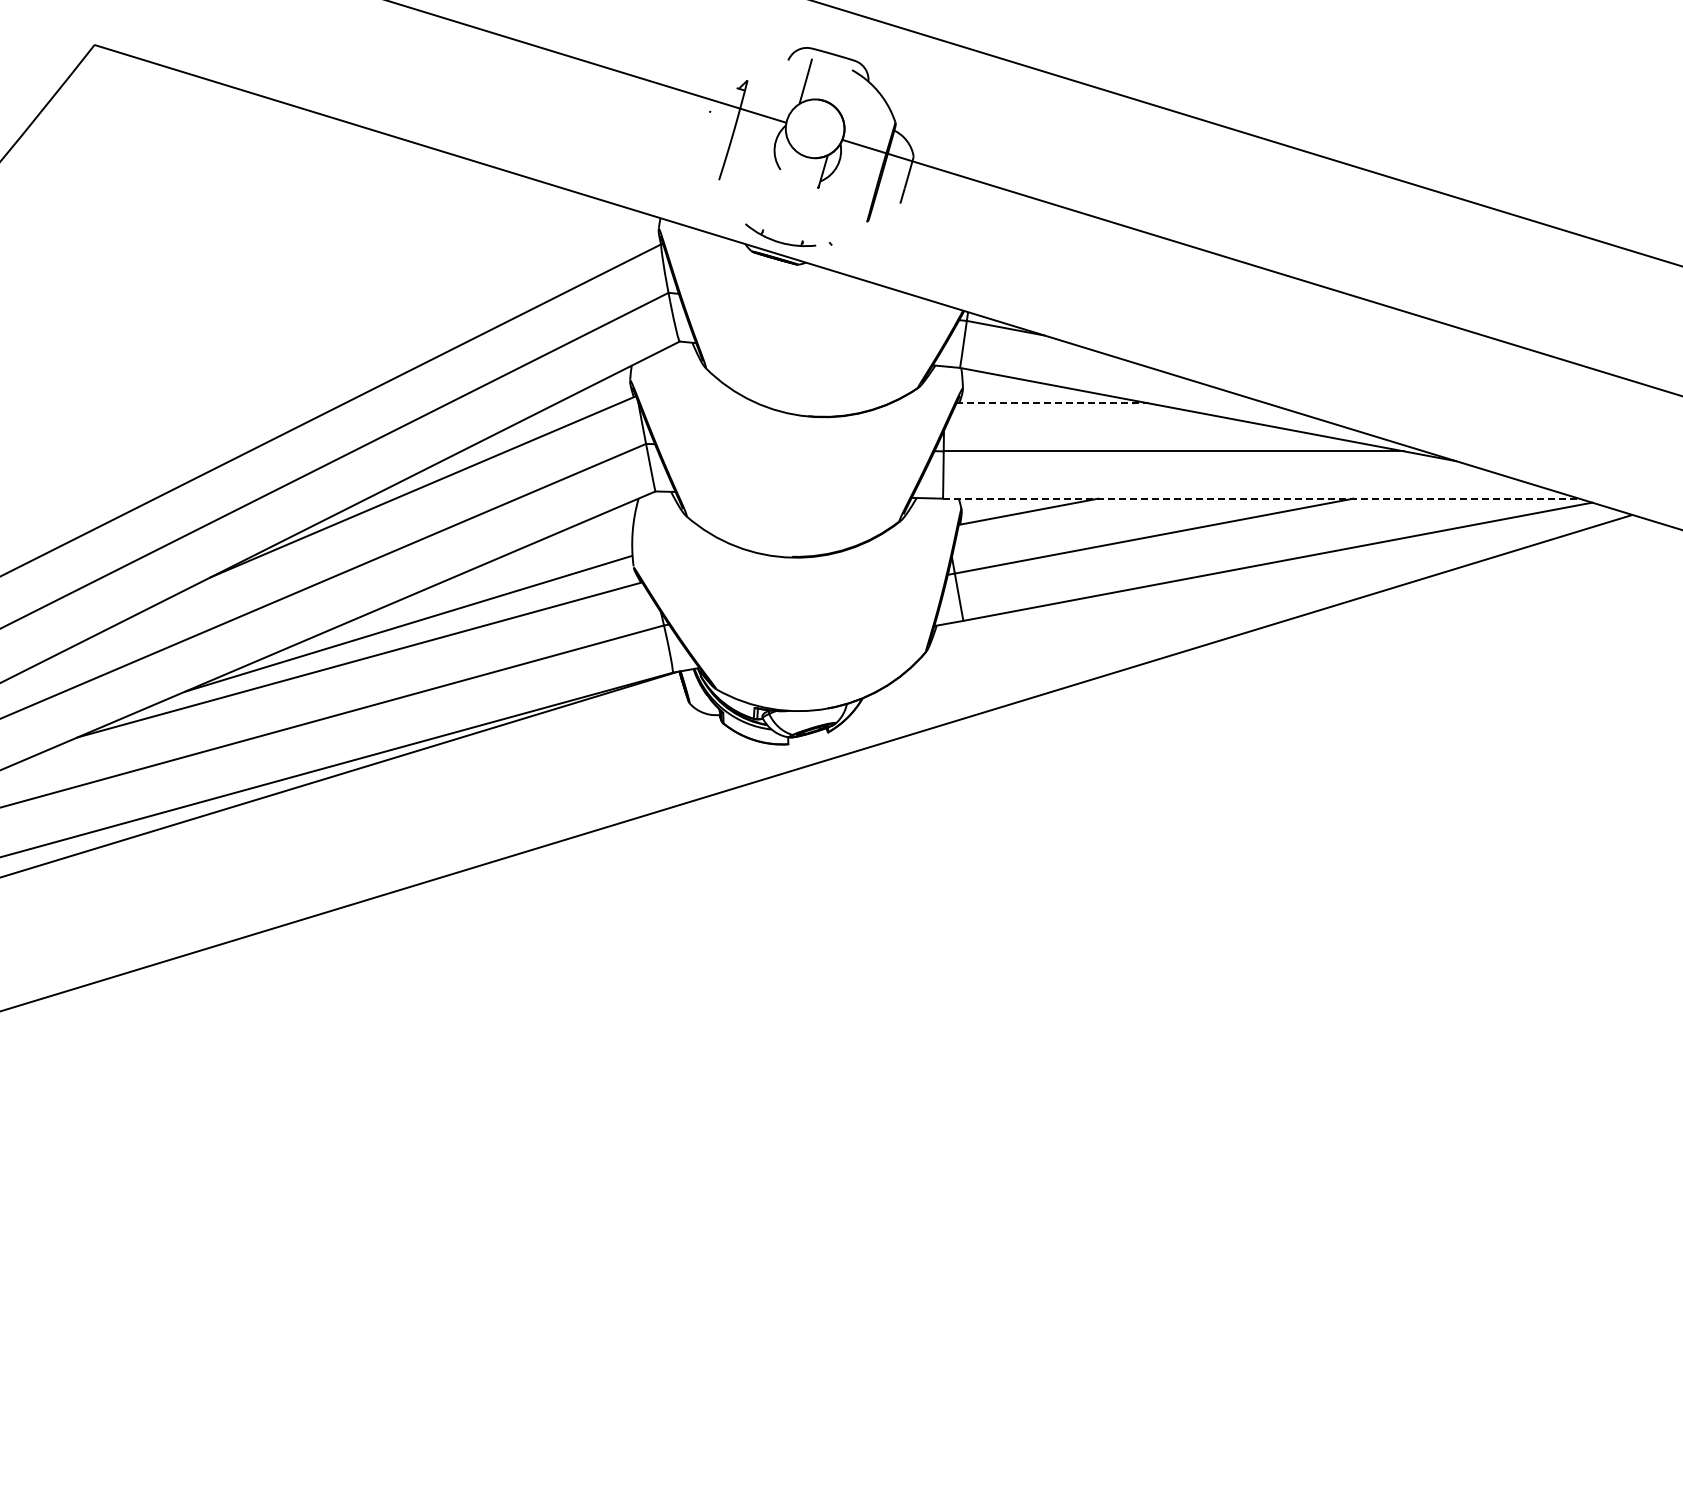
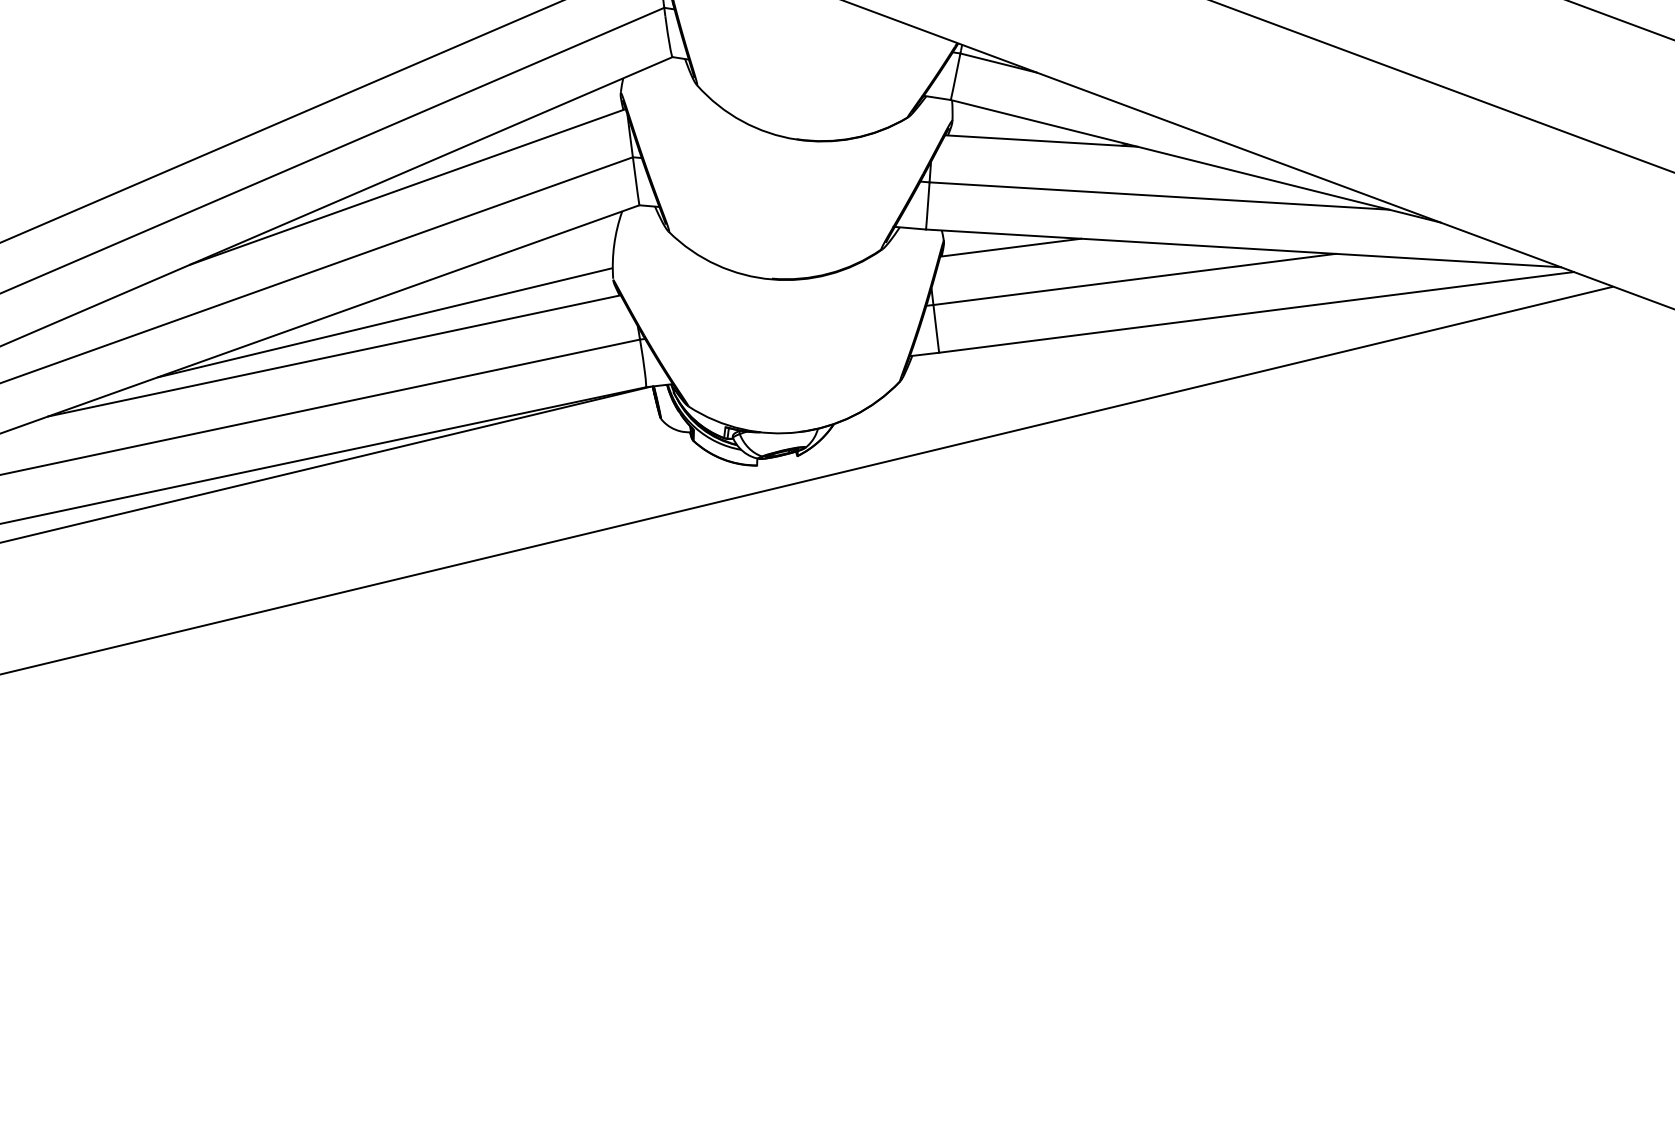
line: (1053, 403) -> (1041, 141), dashed -> solid
line: (1261, 498) -> (1243, 248), dashed -> solid

